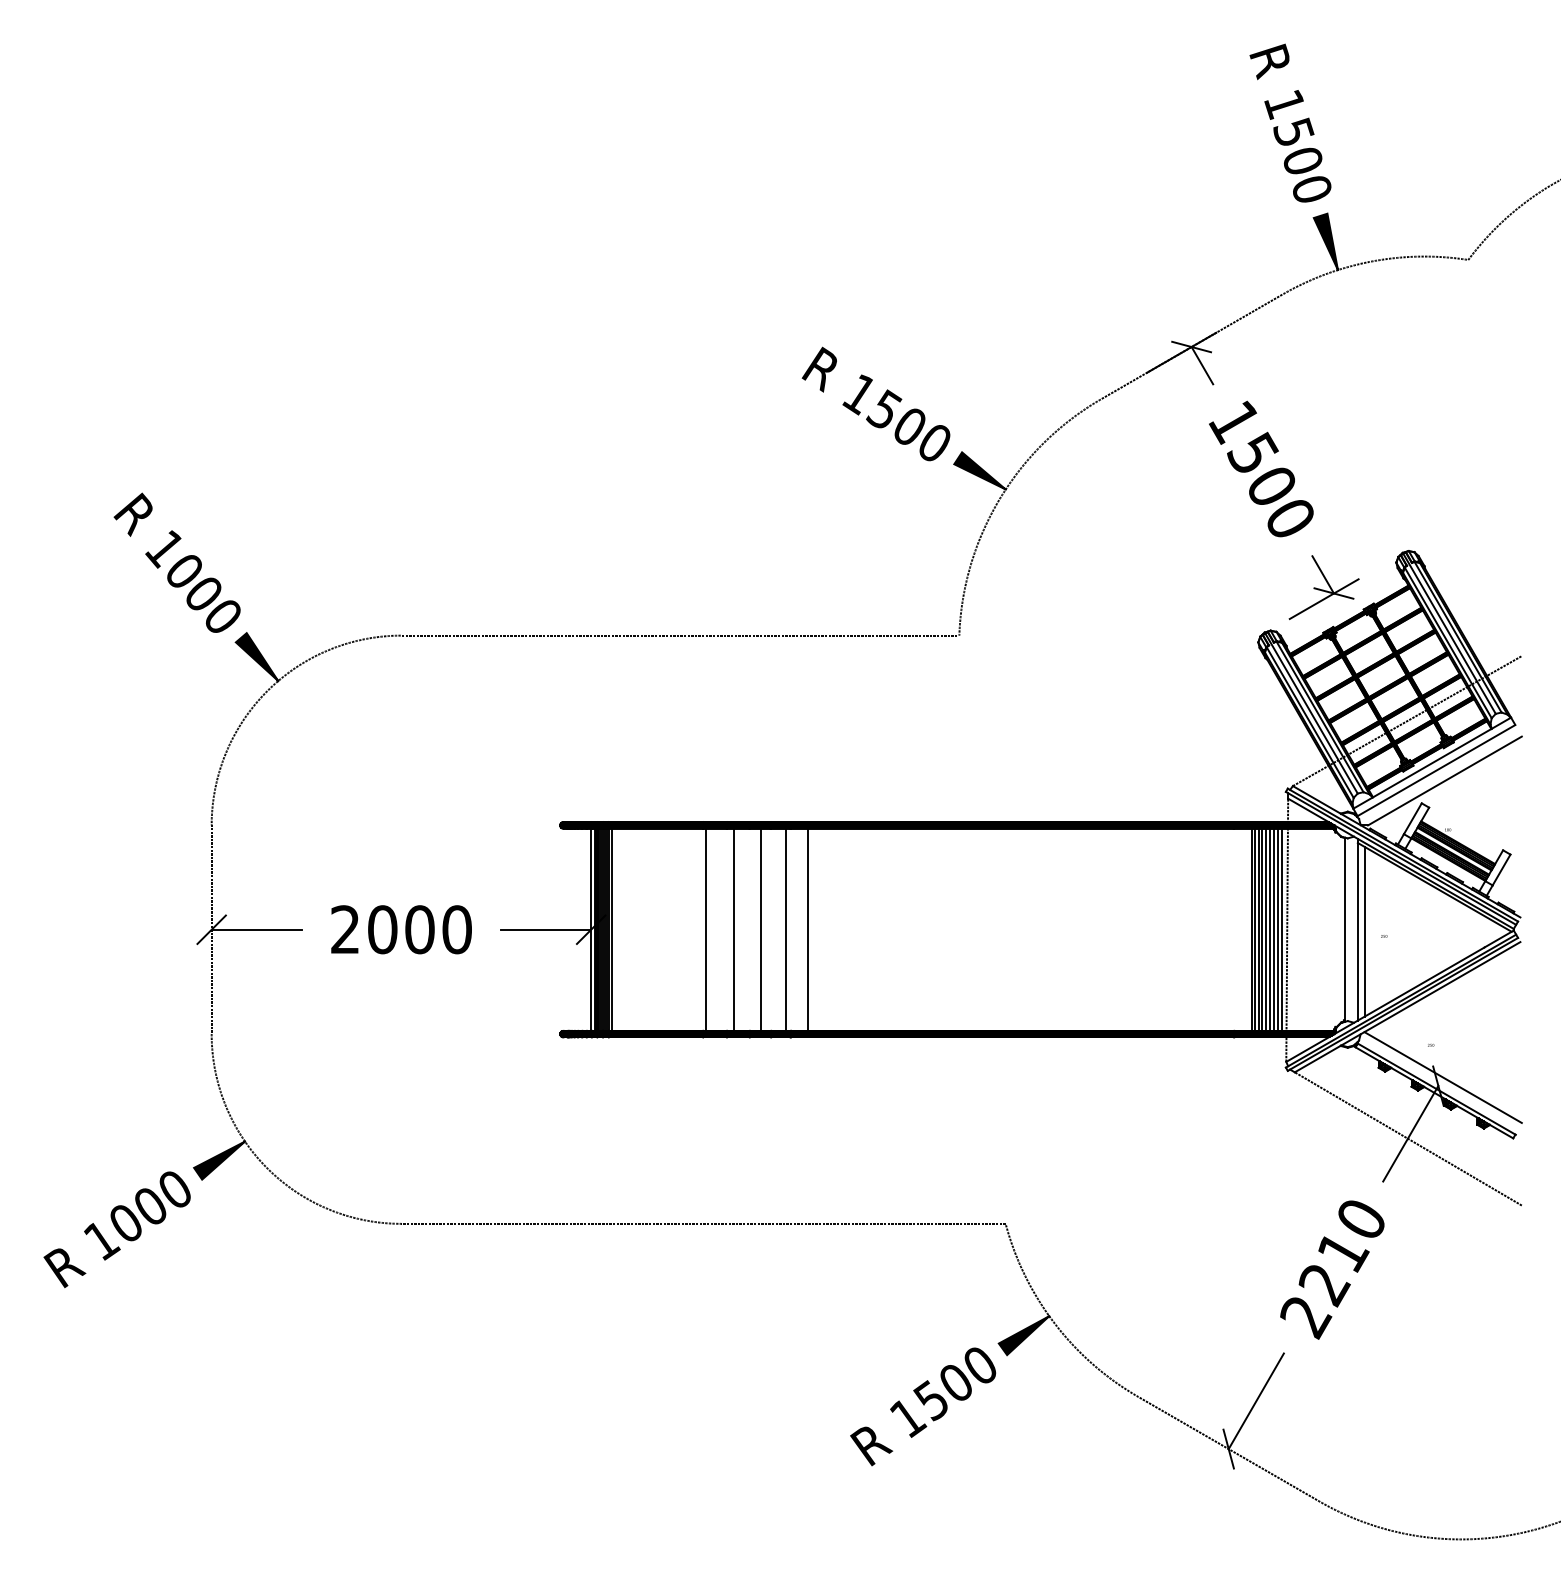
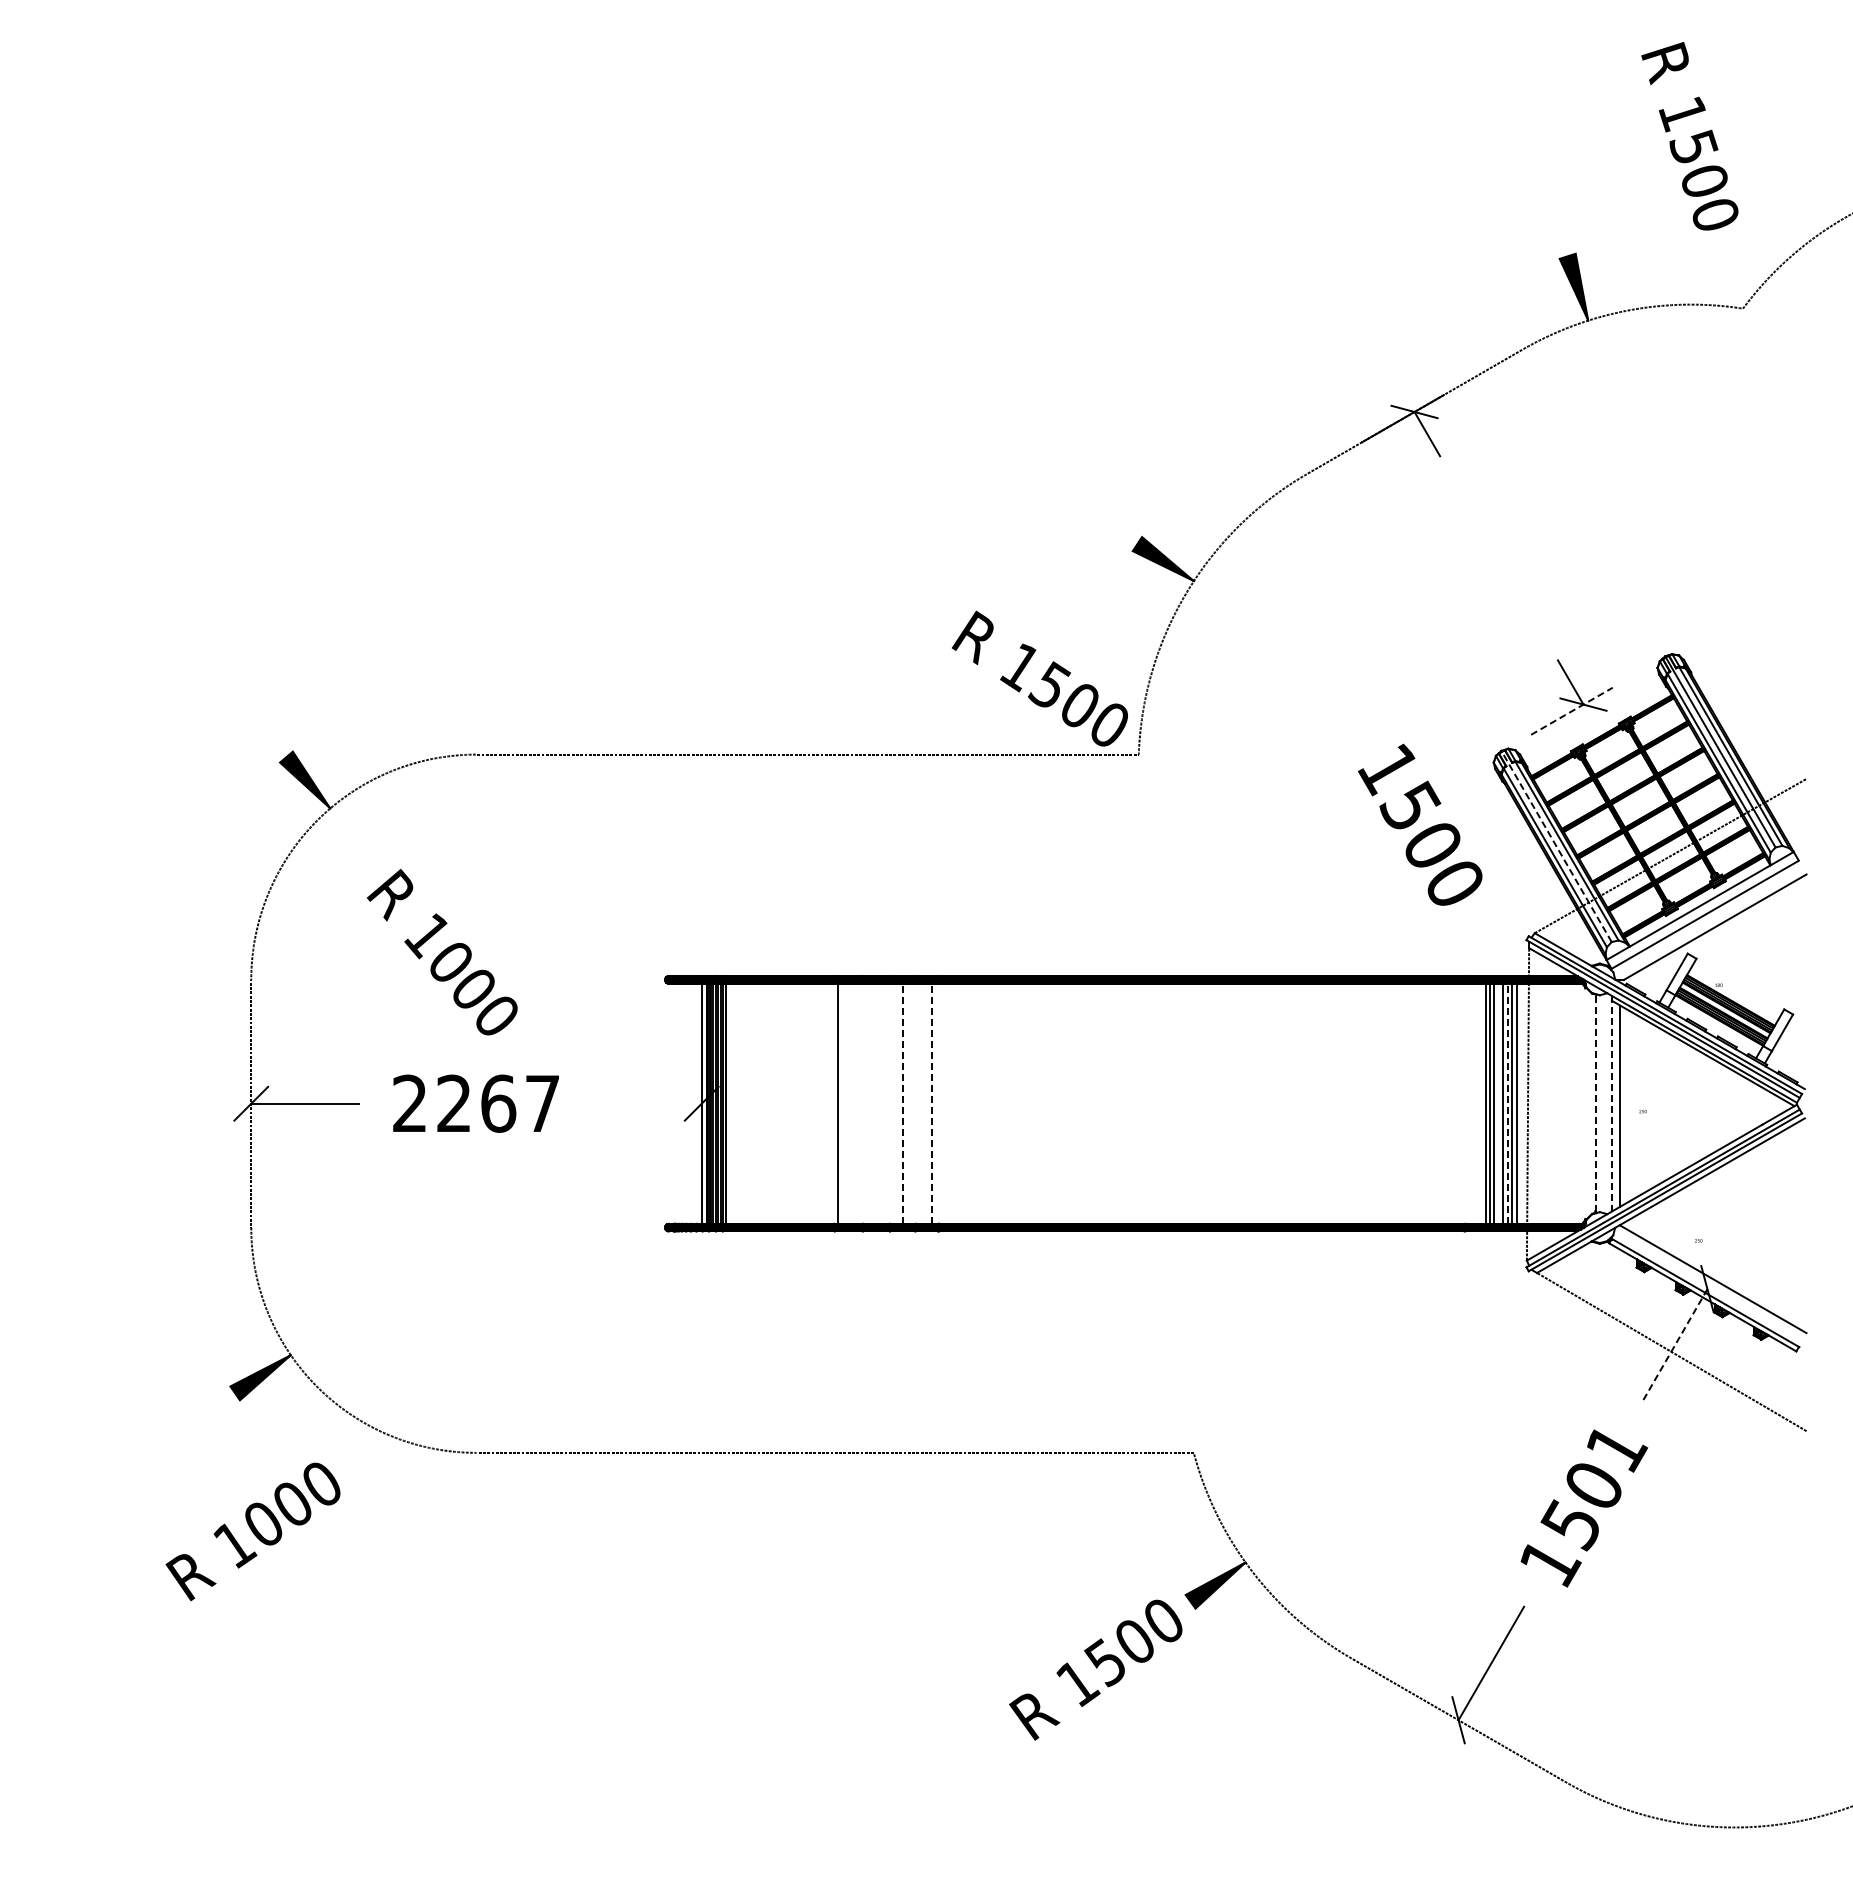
text: (1290, 123) -> (1689, 136), moved
text: (875, 403) -> (1039, 678), moved
text: (1261, 468) -> (1420, 824), moved
text: (177, 563) -> (442, 952), moved
line: (1324, 599) -> (1572, 711), solid -> dashed
line: (1311, 713) -> (1556, 846), solid -> dashed
text: (419, 929) -> (498, 1103), 2000 -> 2267
line: (545, 929) -> (647, 1103), removed
line: (734, 929) -> (871, 1103), removed
line: (760, 929) -> (902, 1103), solid -> dashed
line: (785, 929) -> (932, 1103), solid -> dashed
line: (808, 929) -> (959, 1103), removed
line: (1262, 929) -> (1498, 1103), removed
line: (1269, 929) -> (1507, 1103), solid -> dashed
line: (1282, 929) -> (1522, 1103), removed
line: (1344, 929) -> (1596, 1103), solid -> dashed
line: (1357, 929) -> (1611, 1103), solid -> dashed
line: (1410, 1133) -> (1674, 1345), solid -> dashed
text: (116, 1229) -> (252, 1531), moved
text: (1333, 1269) -> (1583, 1507), 2210 -> 1501

